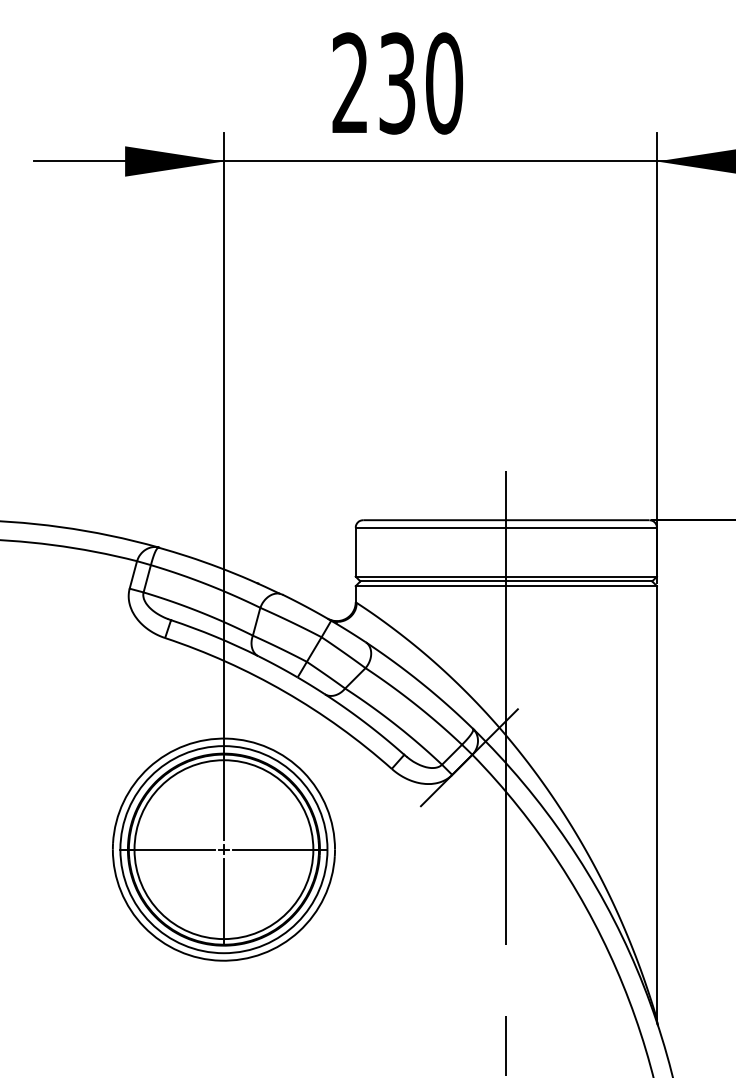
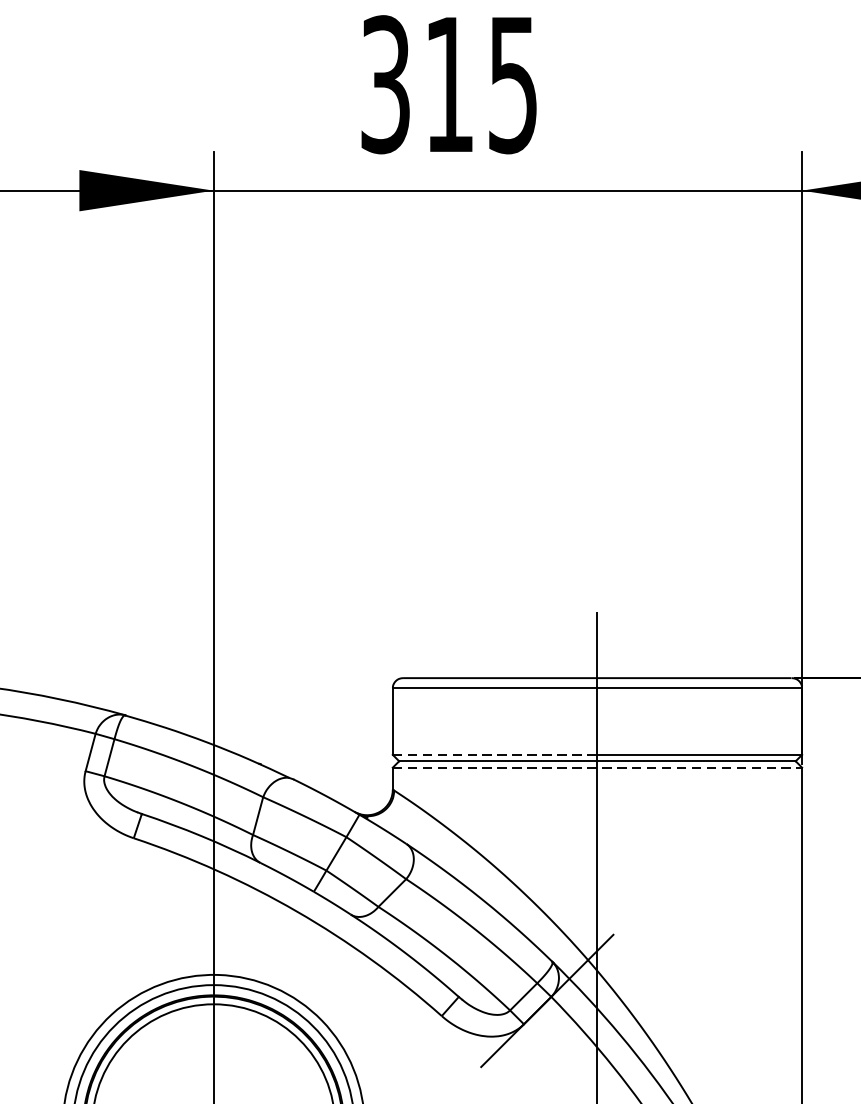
text: (397, 83) -> (449, 84), 230 -> 315
line: (431, 576) -> (495, 754), solid -> dashed
line: (506, 586) -> (597, 768), solid -> dashed

